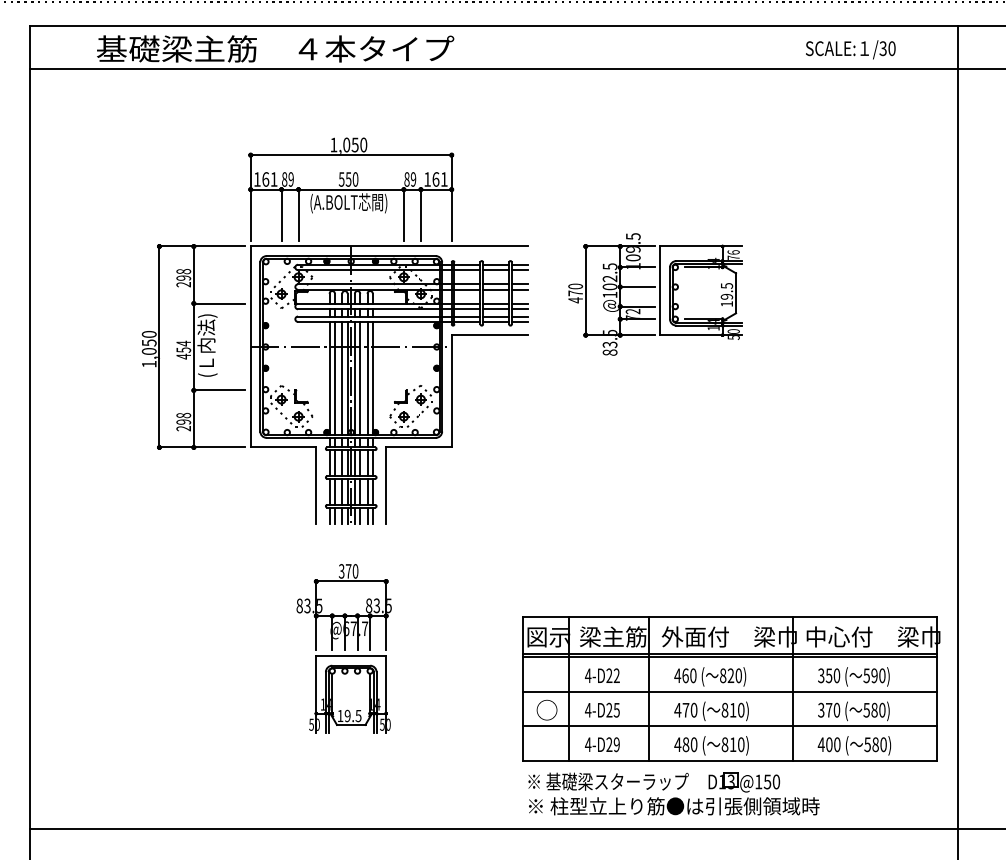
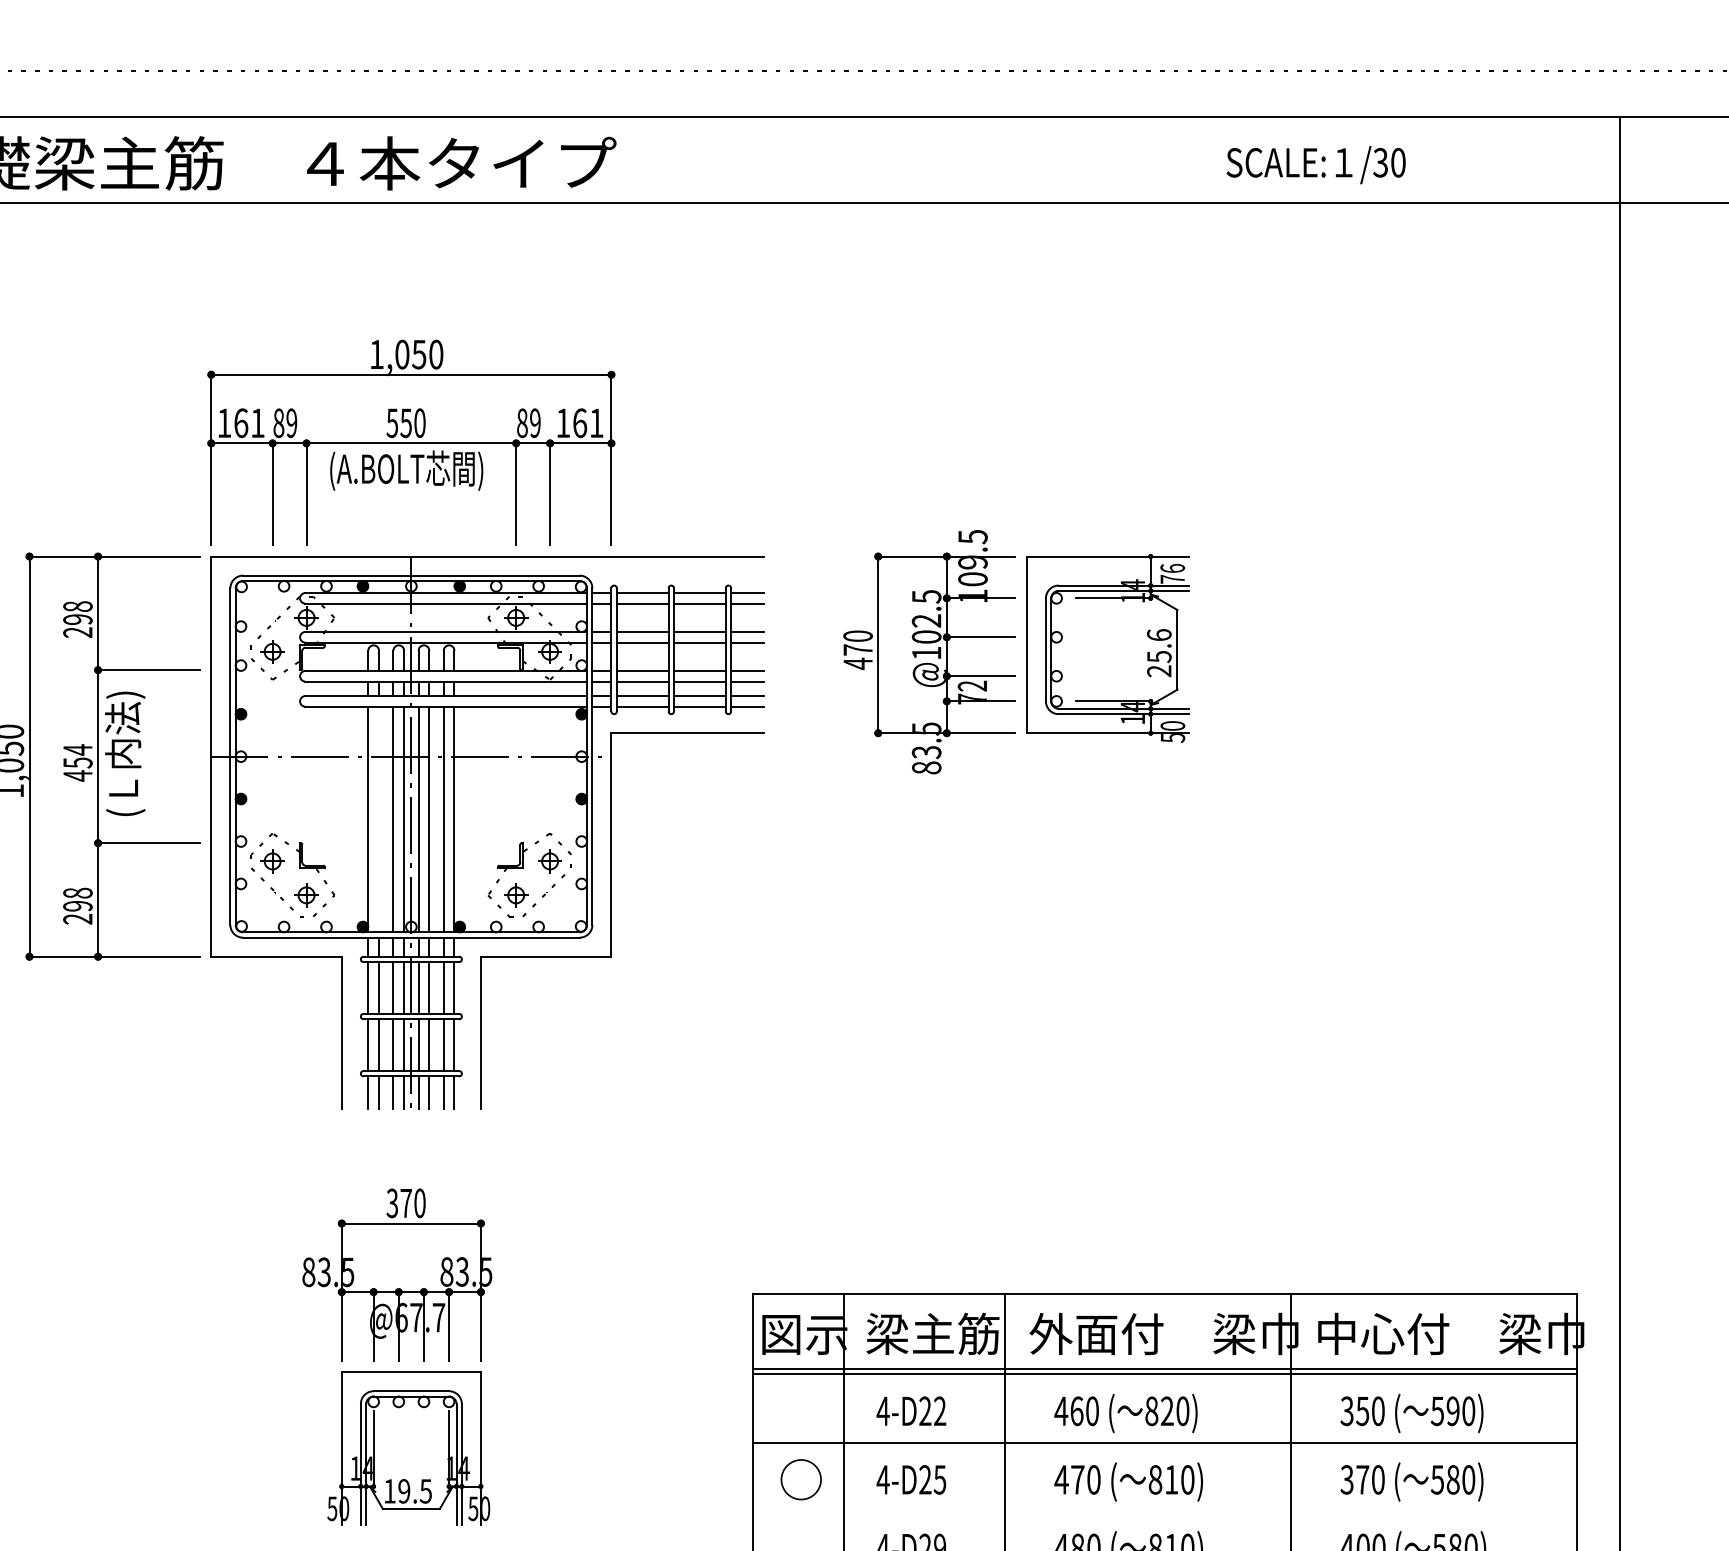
text: (850, 49) -> (1315, 164), moved
text: (726, 294) -> (1158, 652), 19.5 -> 25.6
line: (334, 378) -> (378, 819), removed
line: (729, 726) -> (1164, 1512), removed

